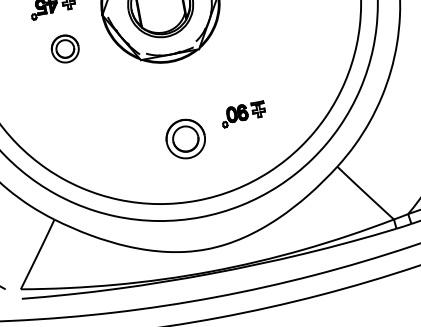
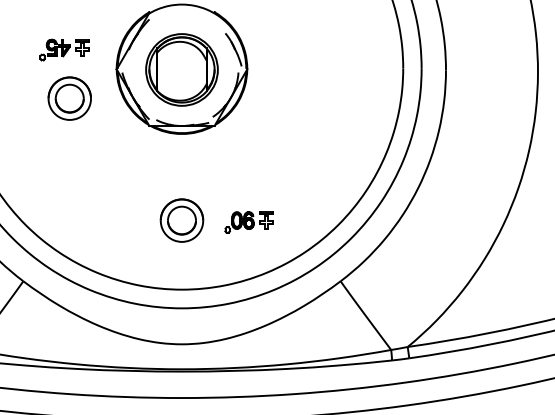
part: (65, 48) -> (69, 98), size x1.43
part: (242, 114) -> (248, 222), moved

